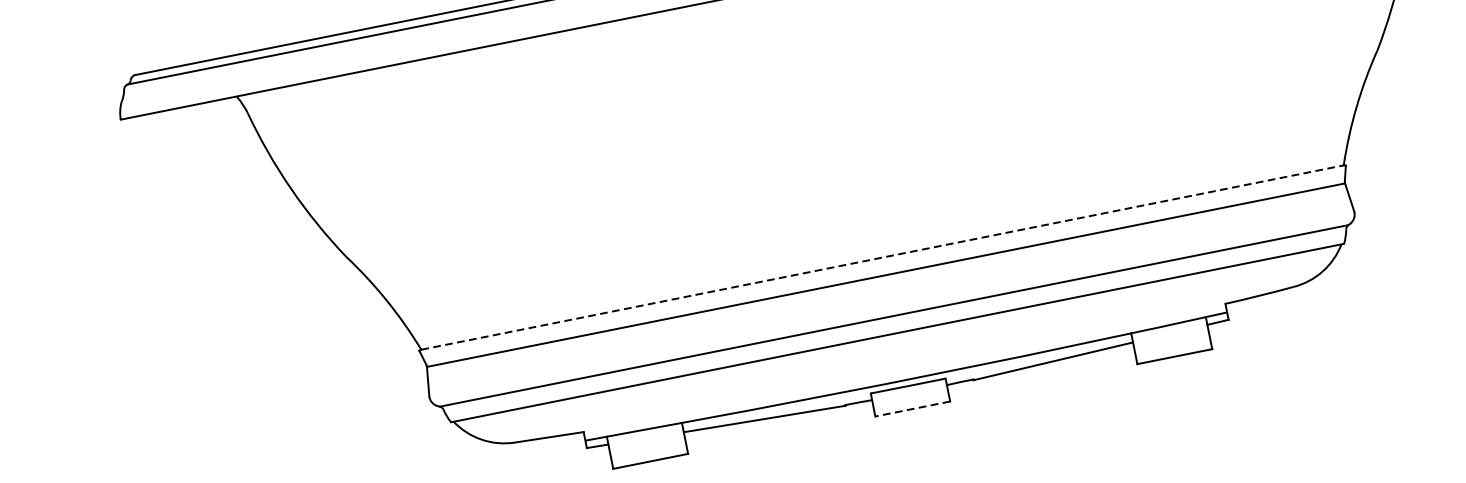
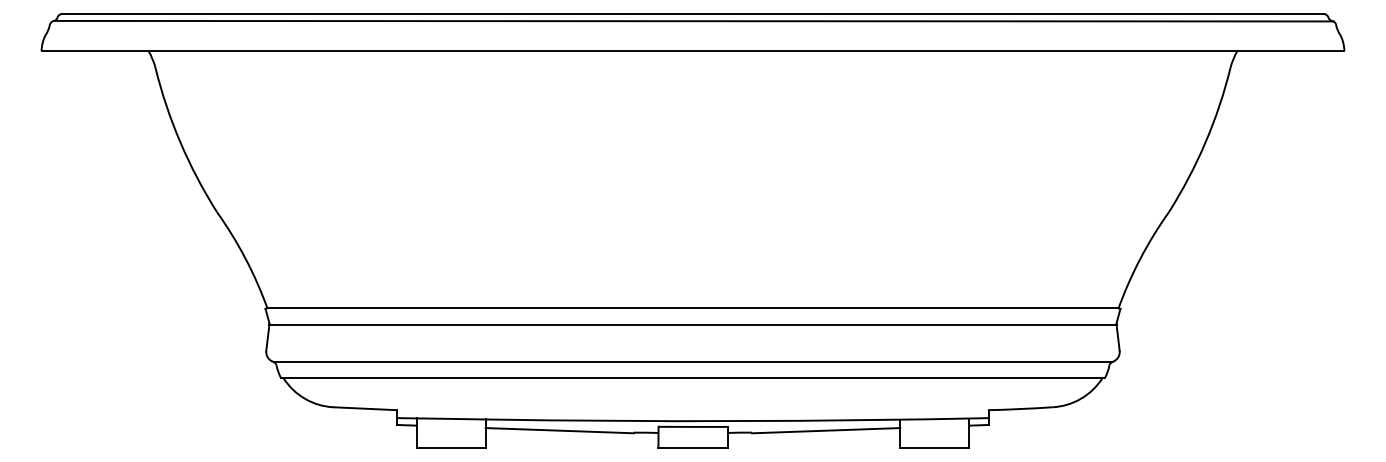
line: (882, 257) -> (692, 308), dashed -> solid
line: (912, 409) -> (692, 448), dashed -> solid

